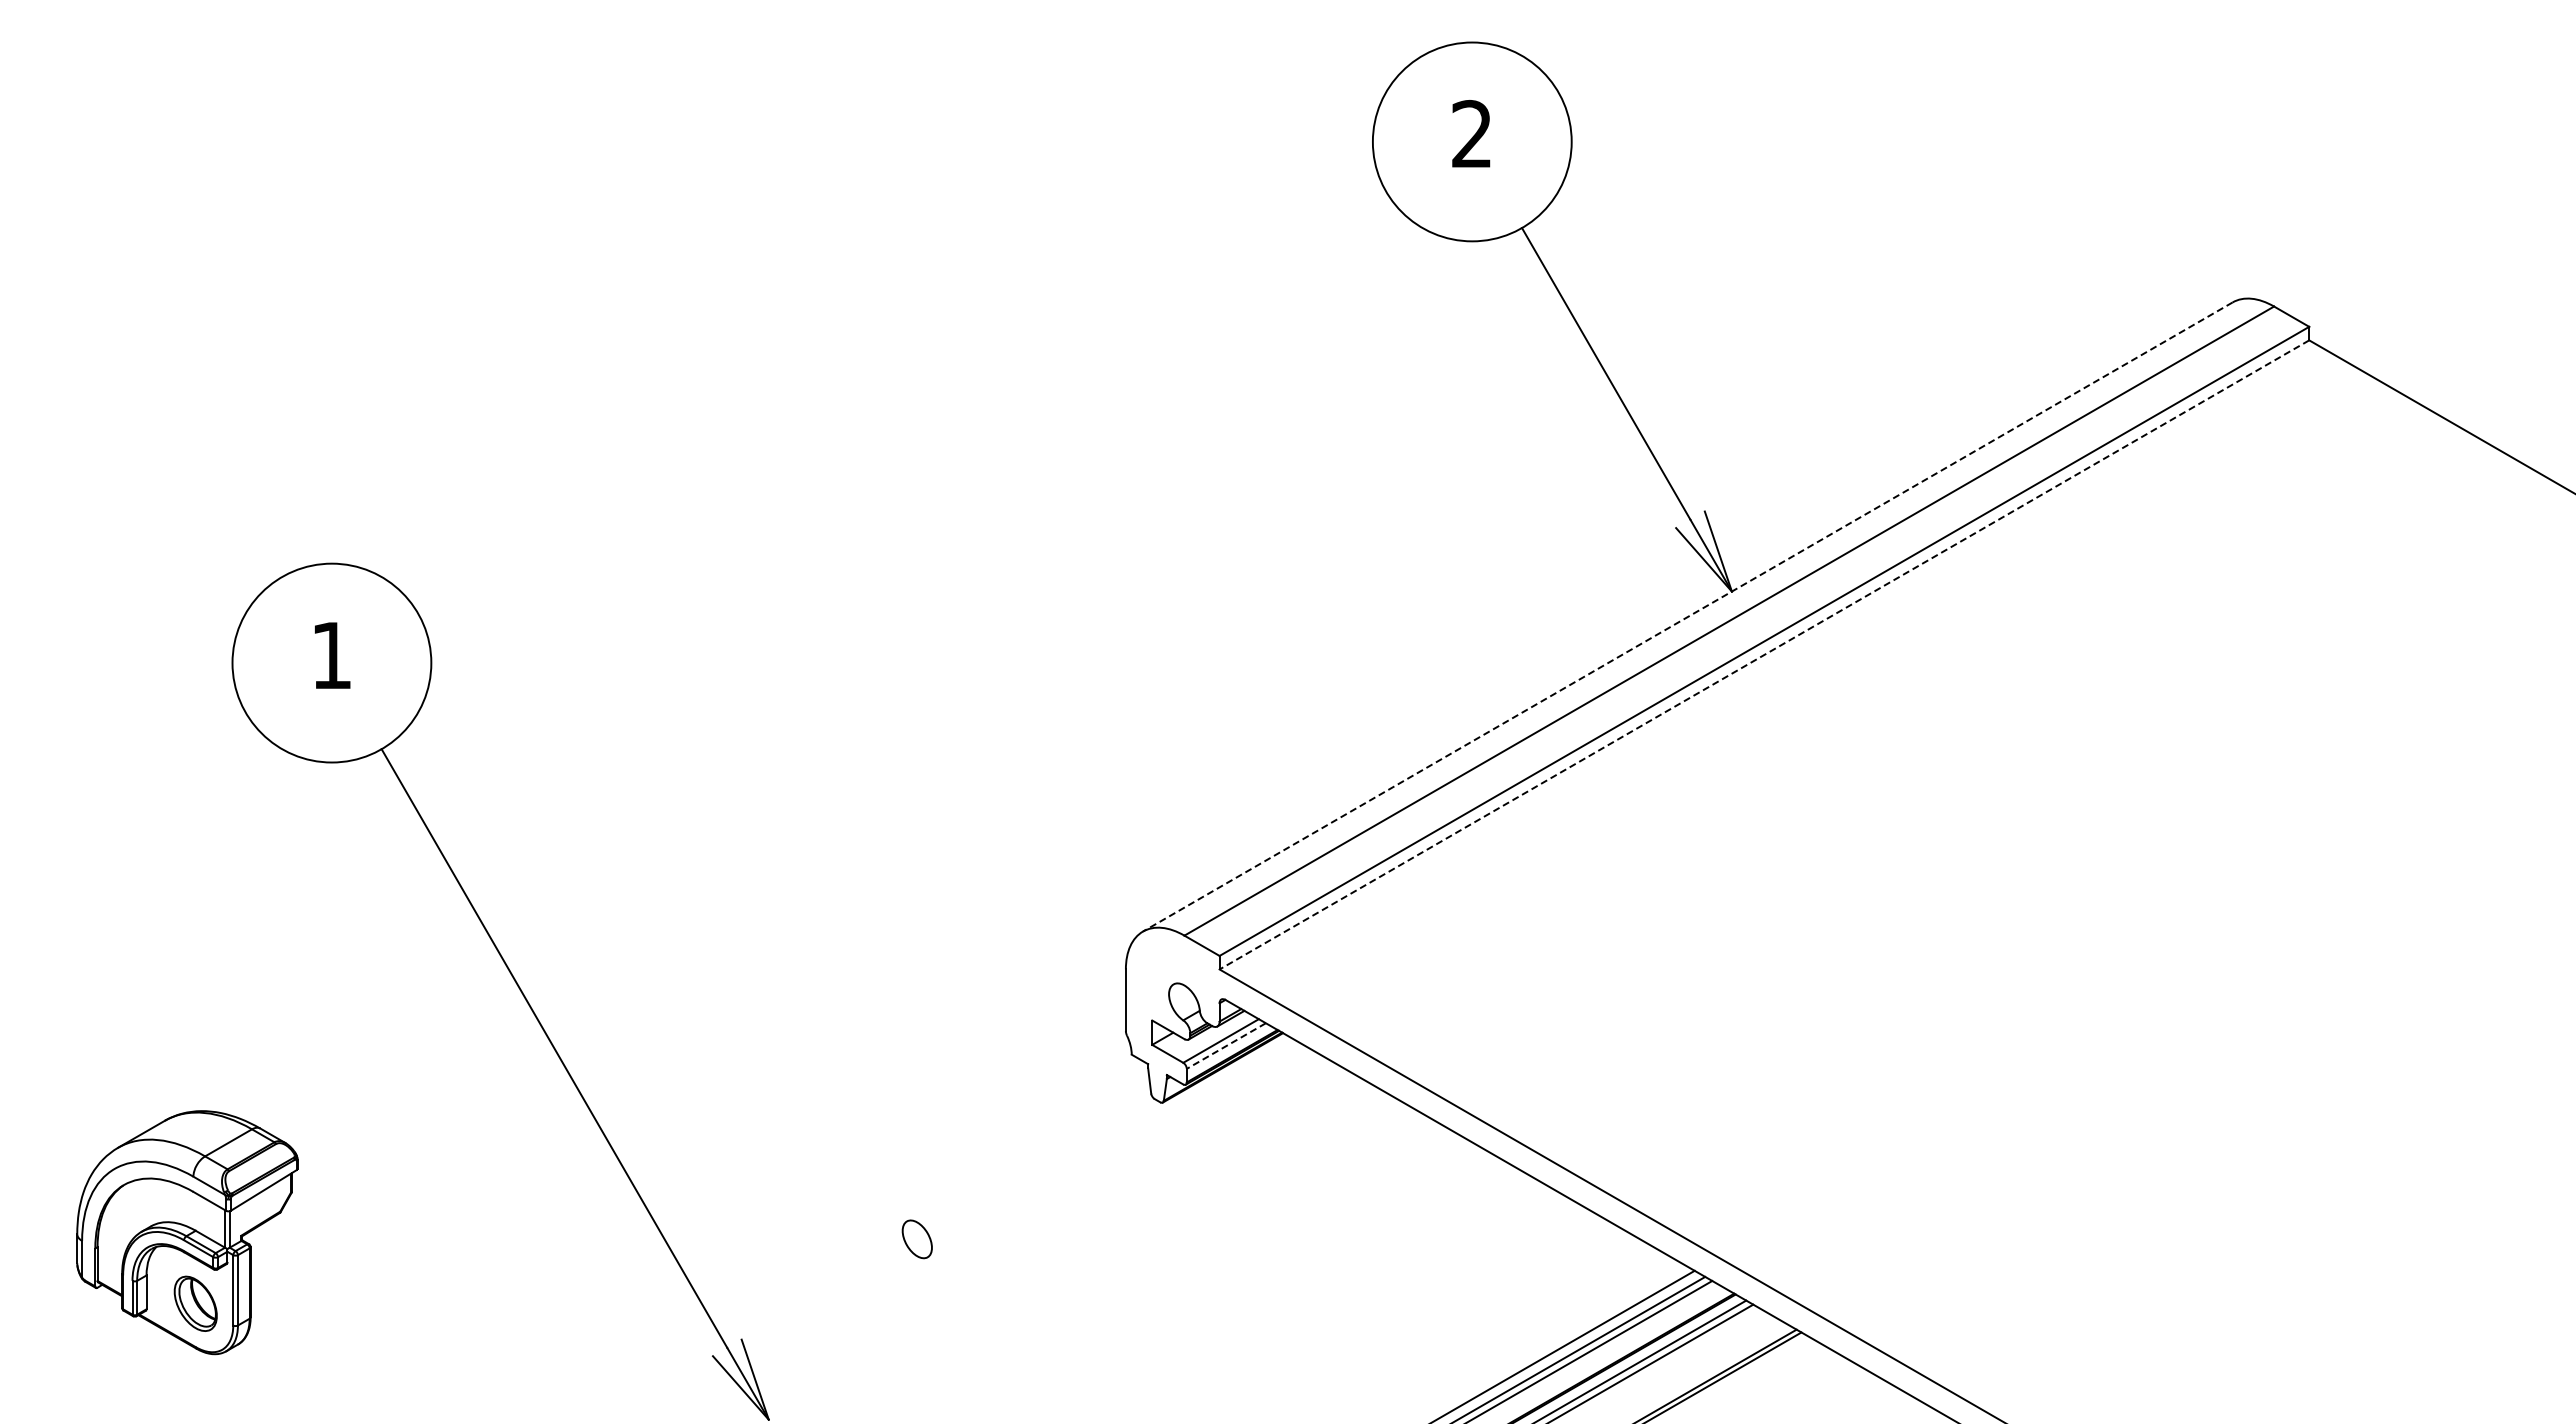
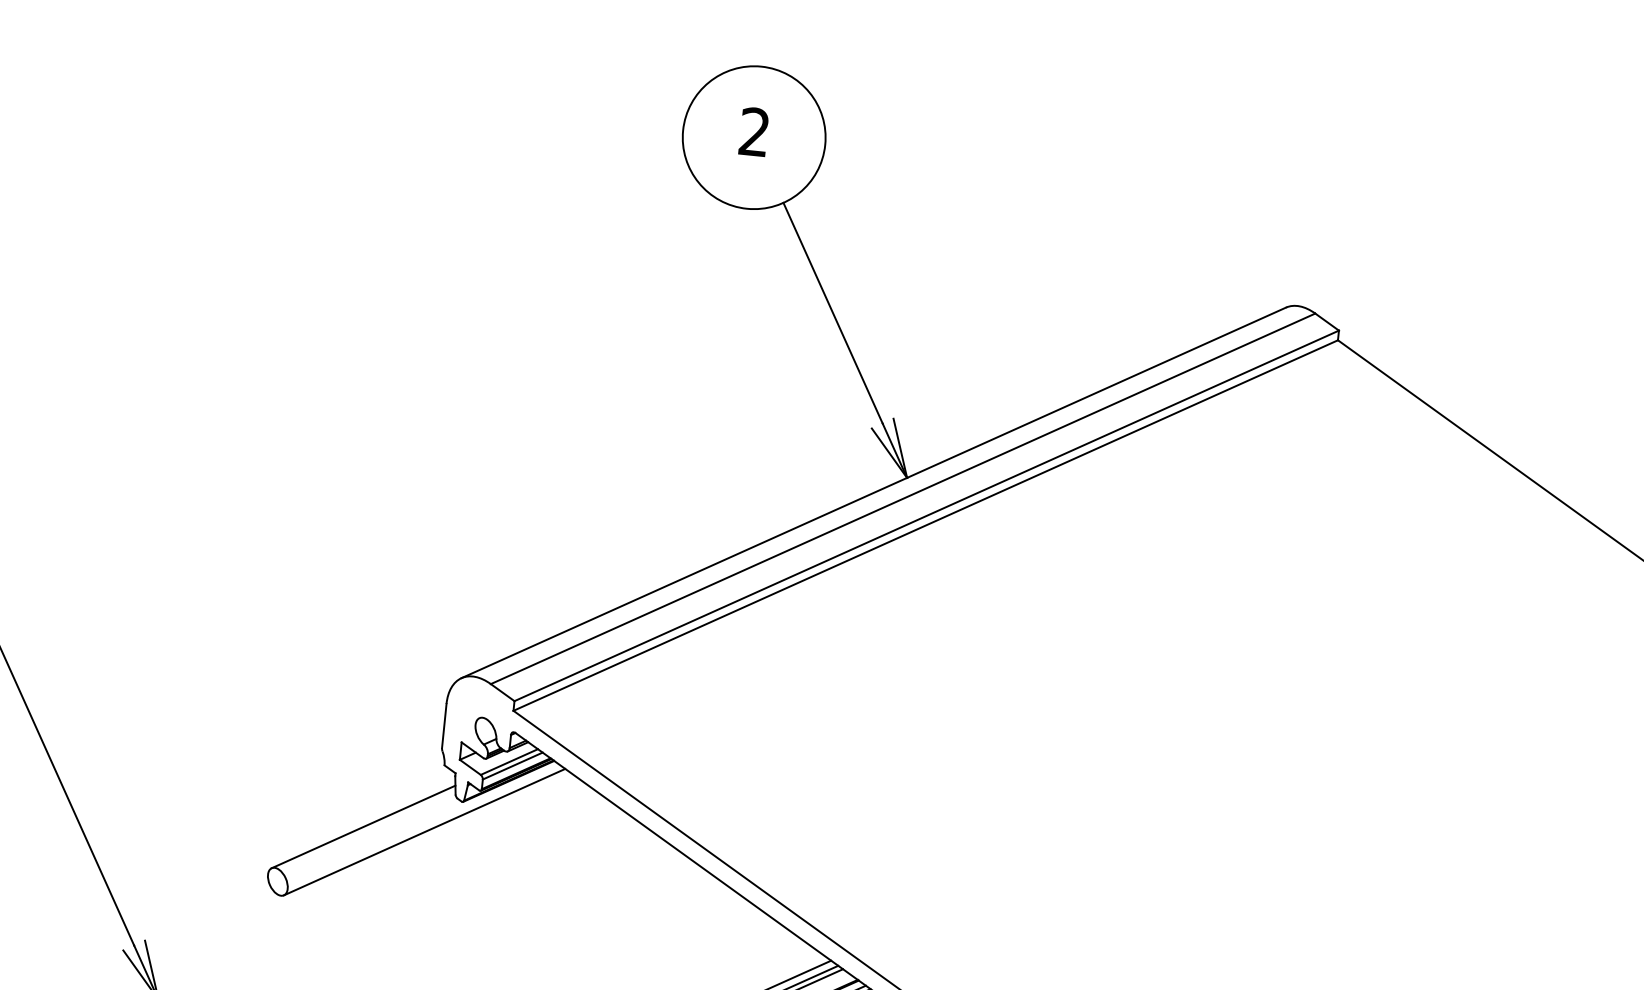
line: (1687, 617) -> (873, 493), dashed -> solid
line: (1764, 655) -> (925, 525), dashed -> solid
line: (1226, 1046) -> (512, 766), dashed -> solid
line: (1113, 1149) -> (424, 831), added
line: (1027, 1151) -> (363, 826), added

